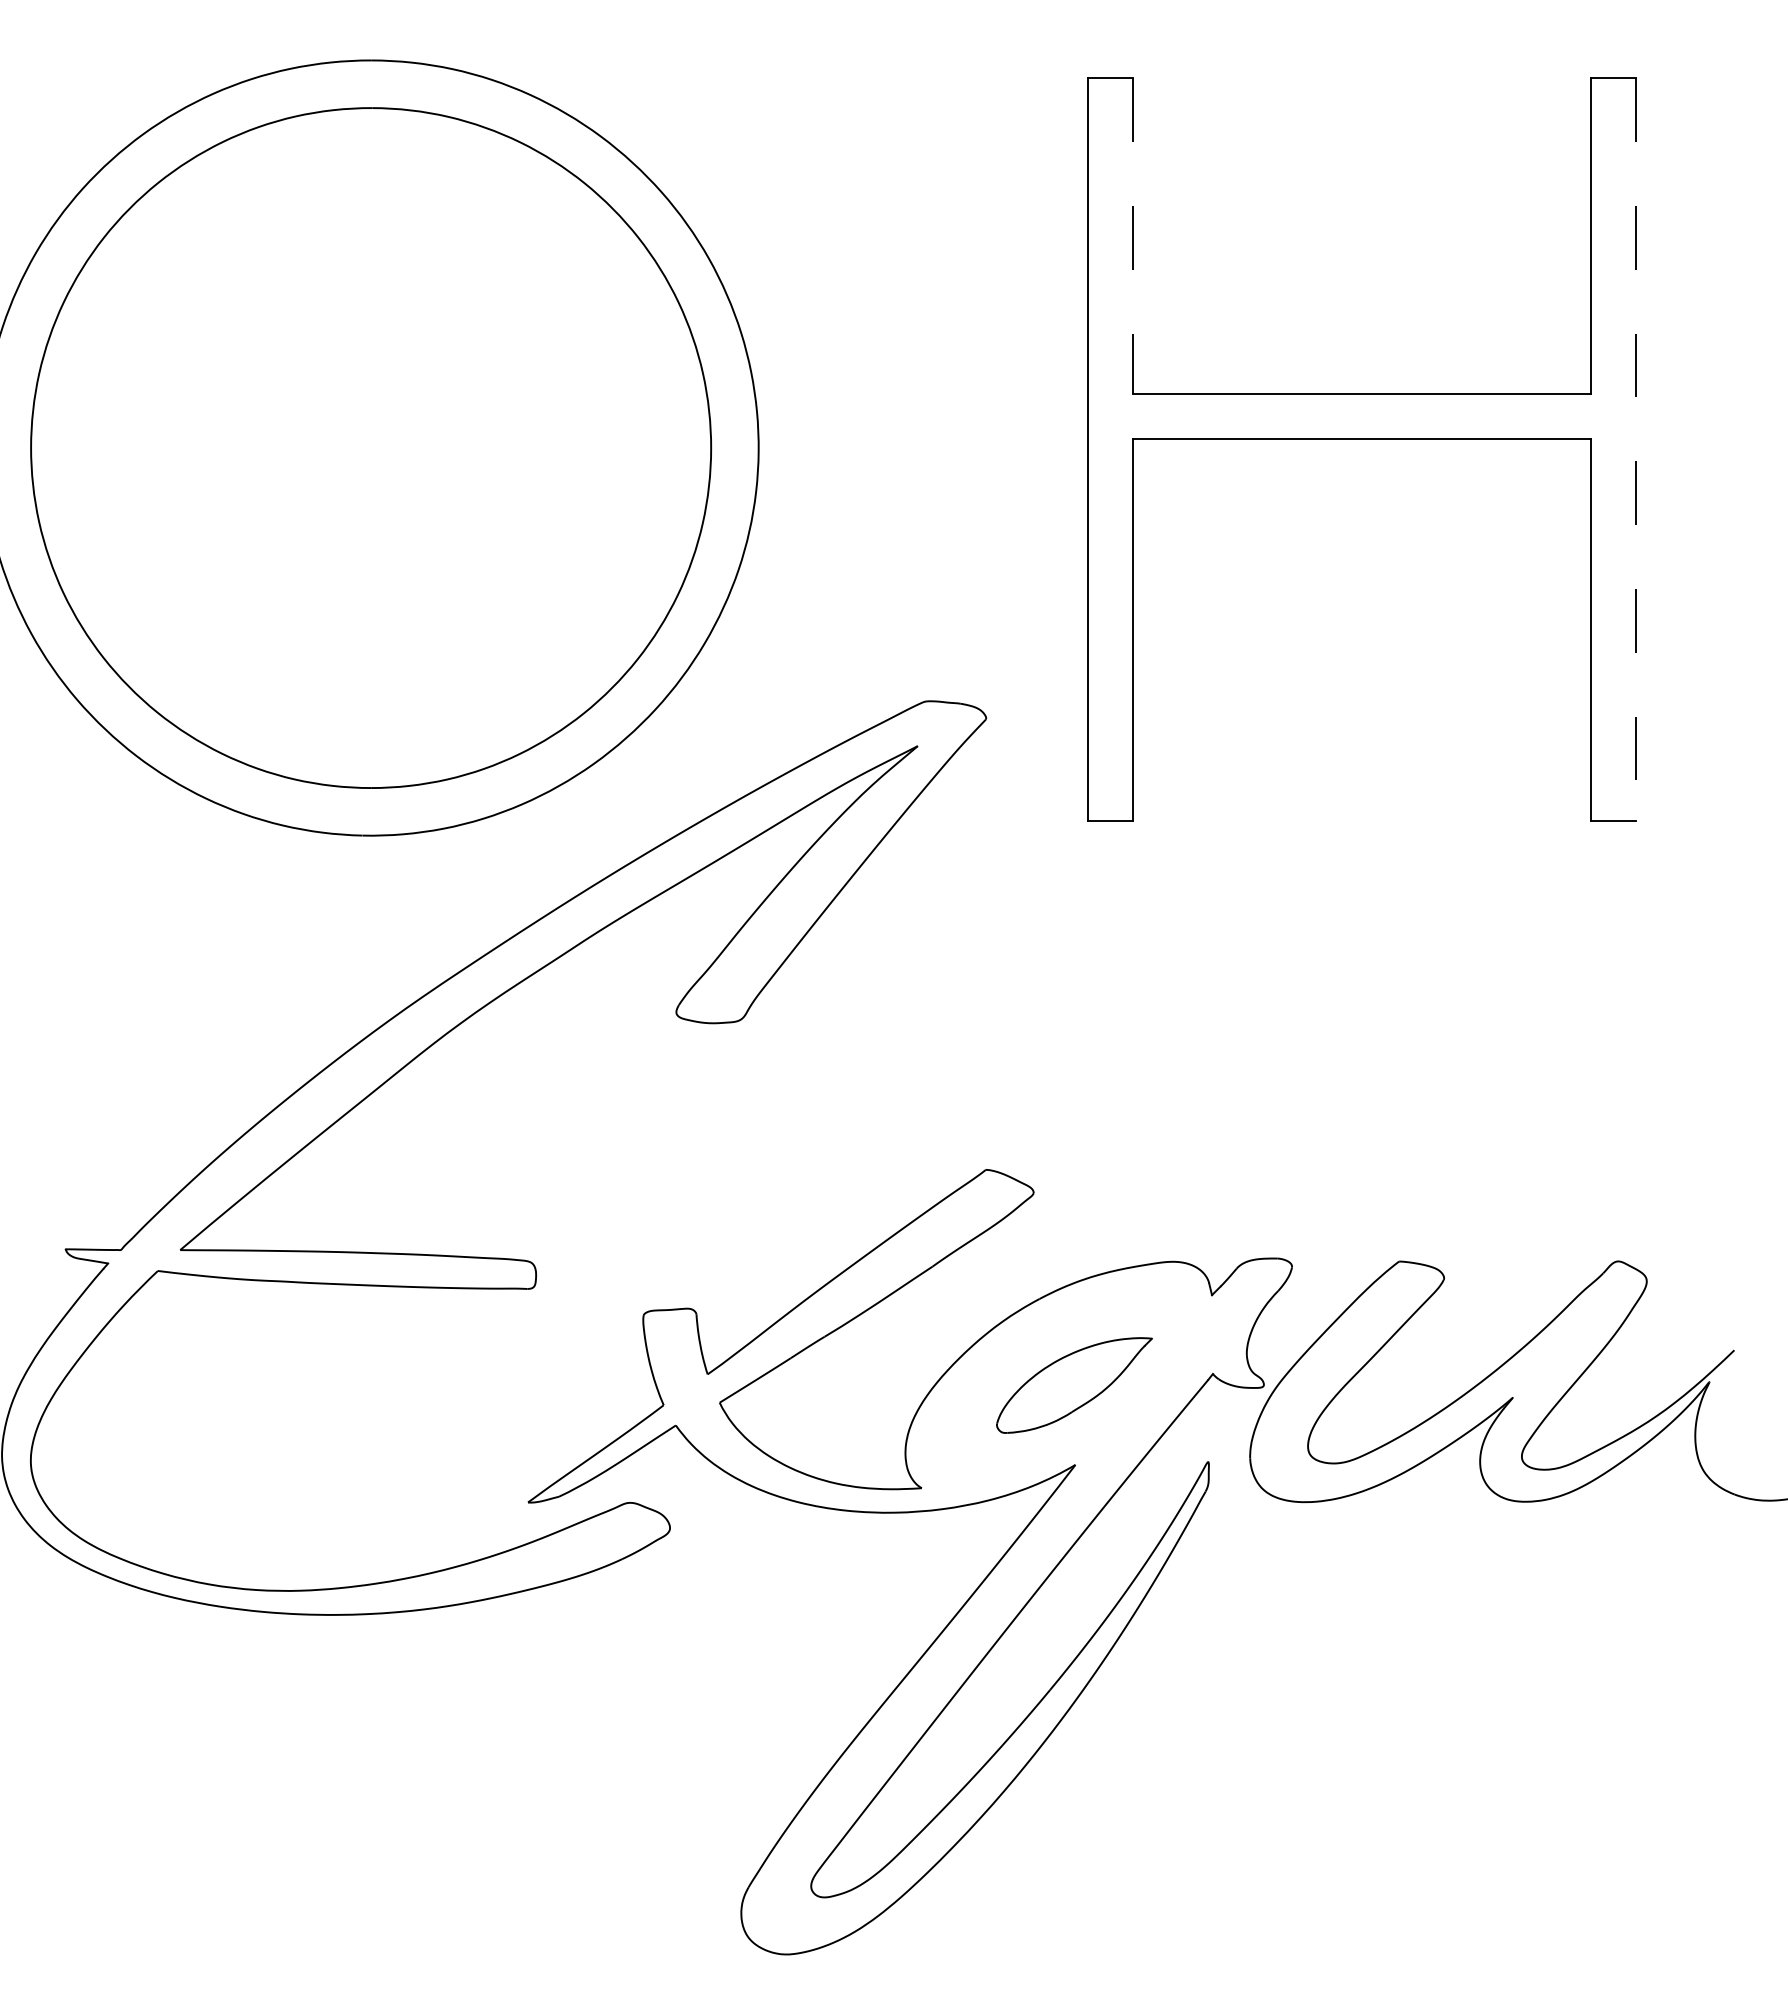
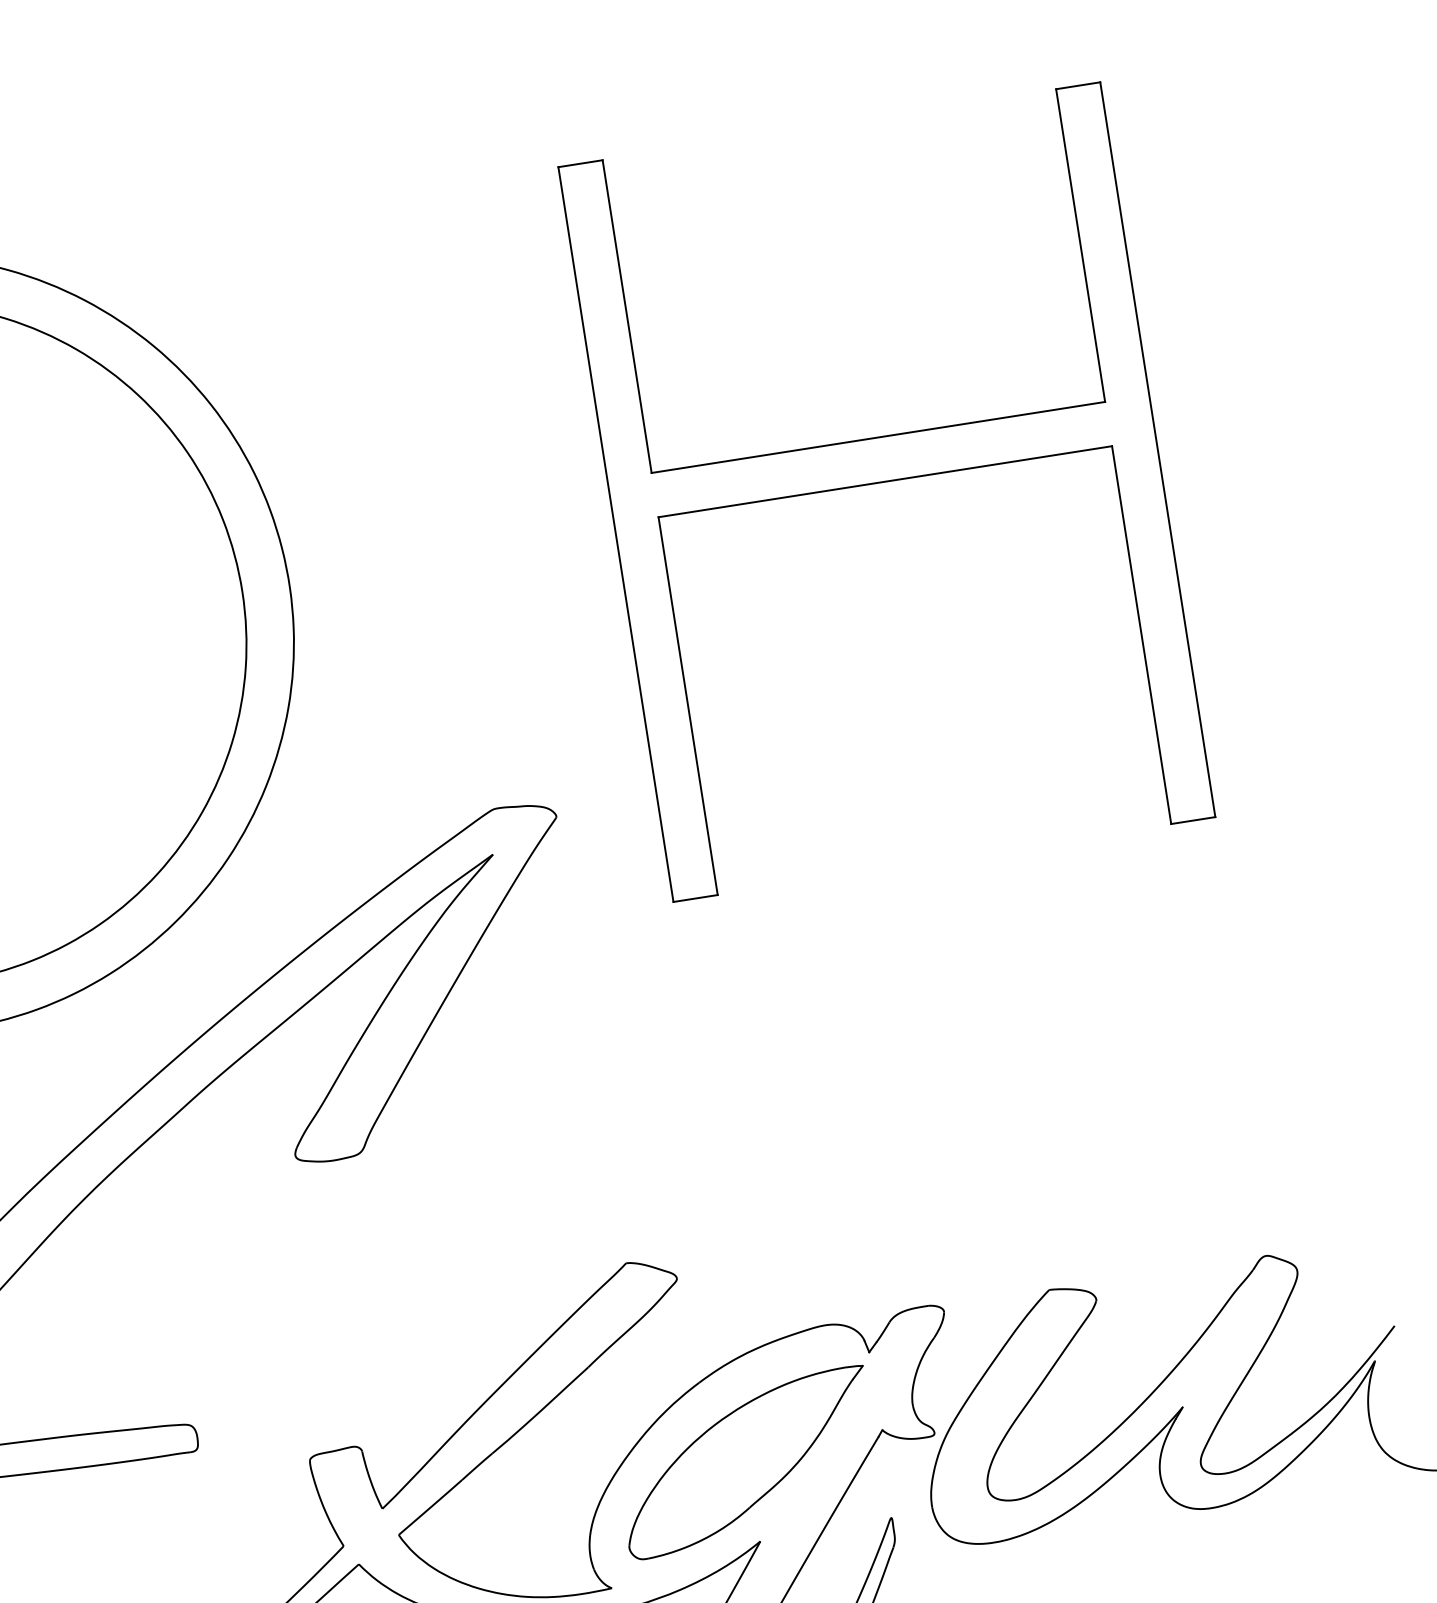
line: (1133, 236) -> (627, 316), dashed -> solid
line: (1636, 449) -> (1158, 449), dashed -> solid
part: (1074, 1385) -> (747, 1462), size x1.67

